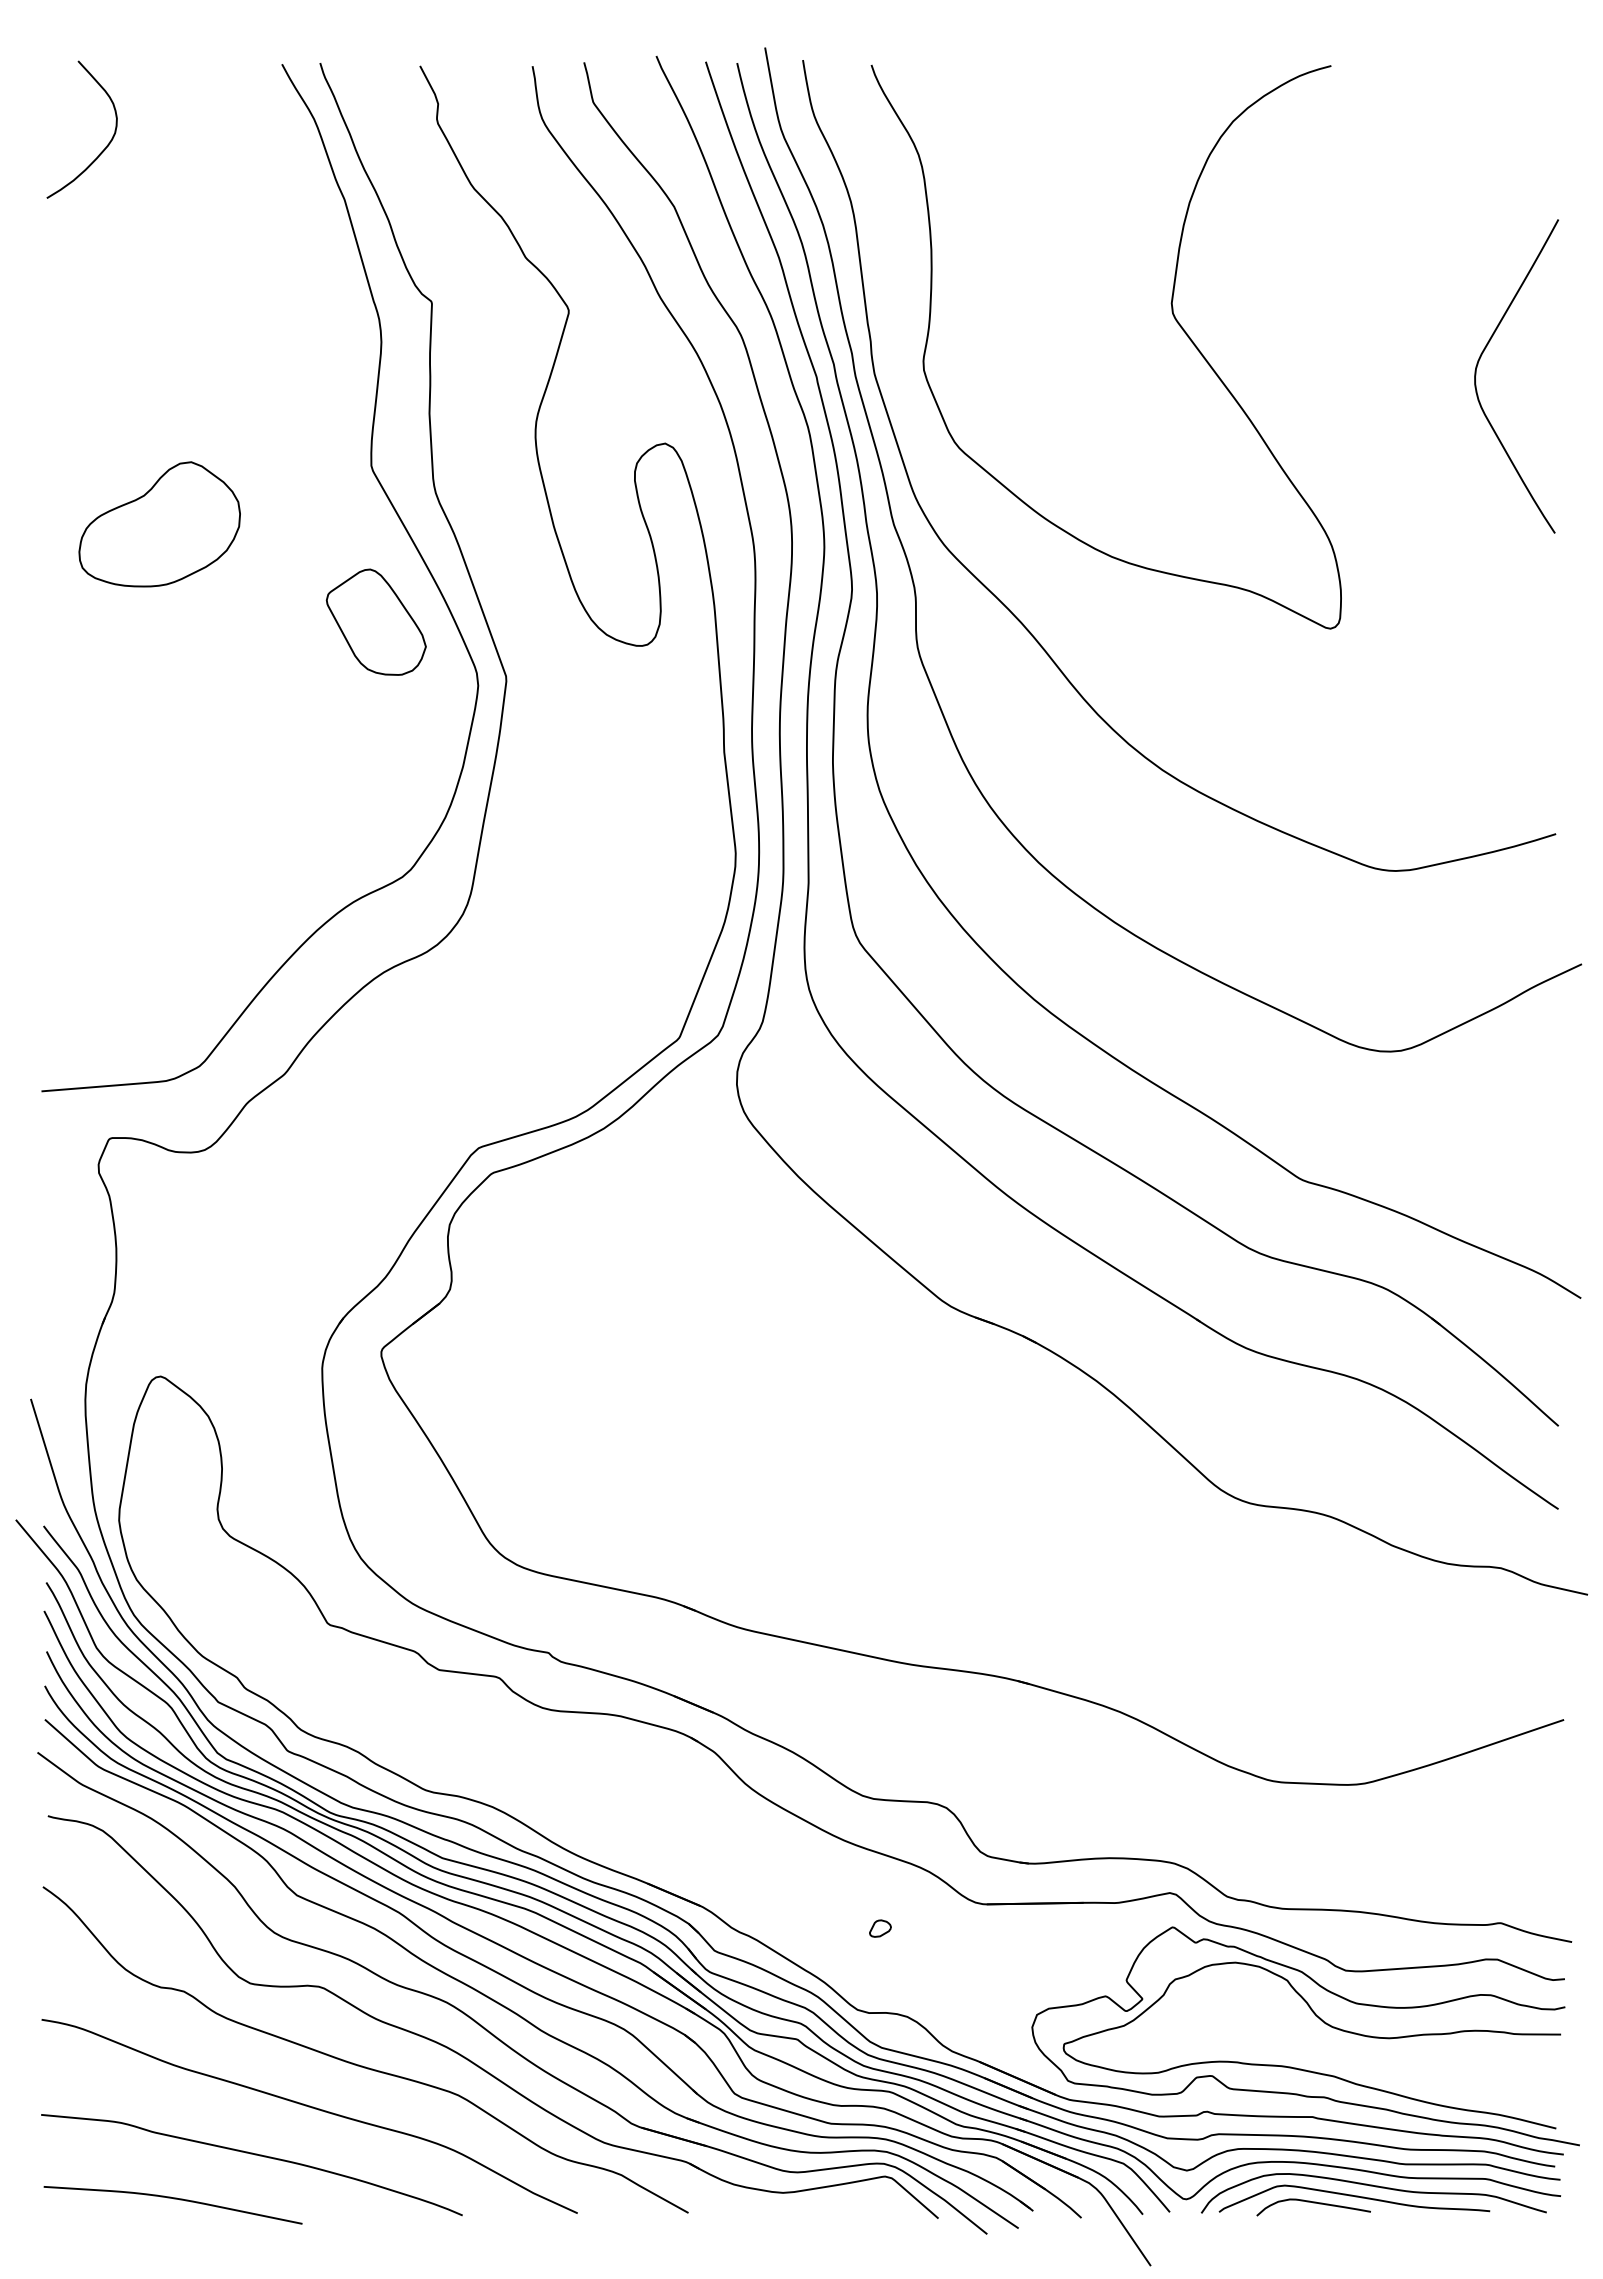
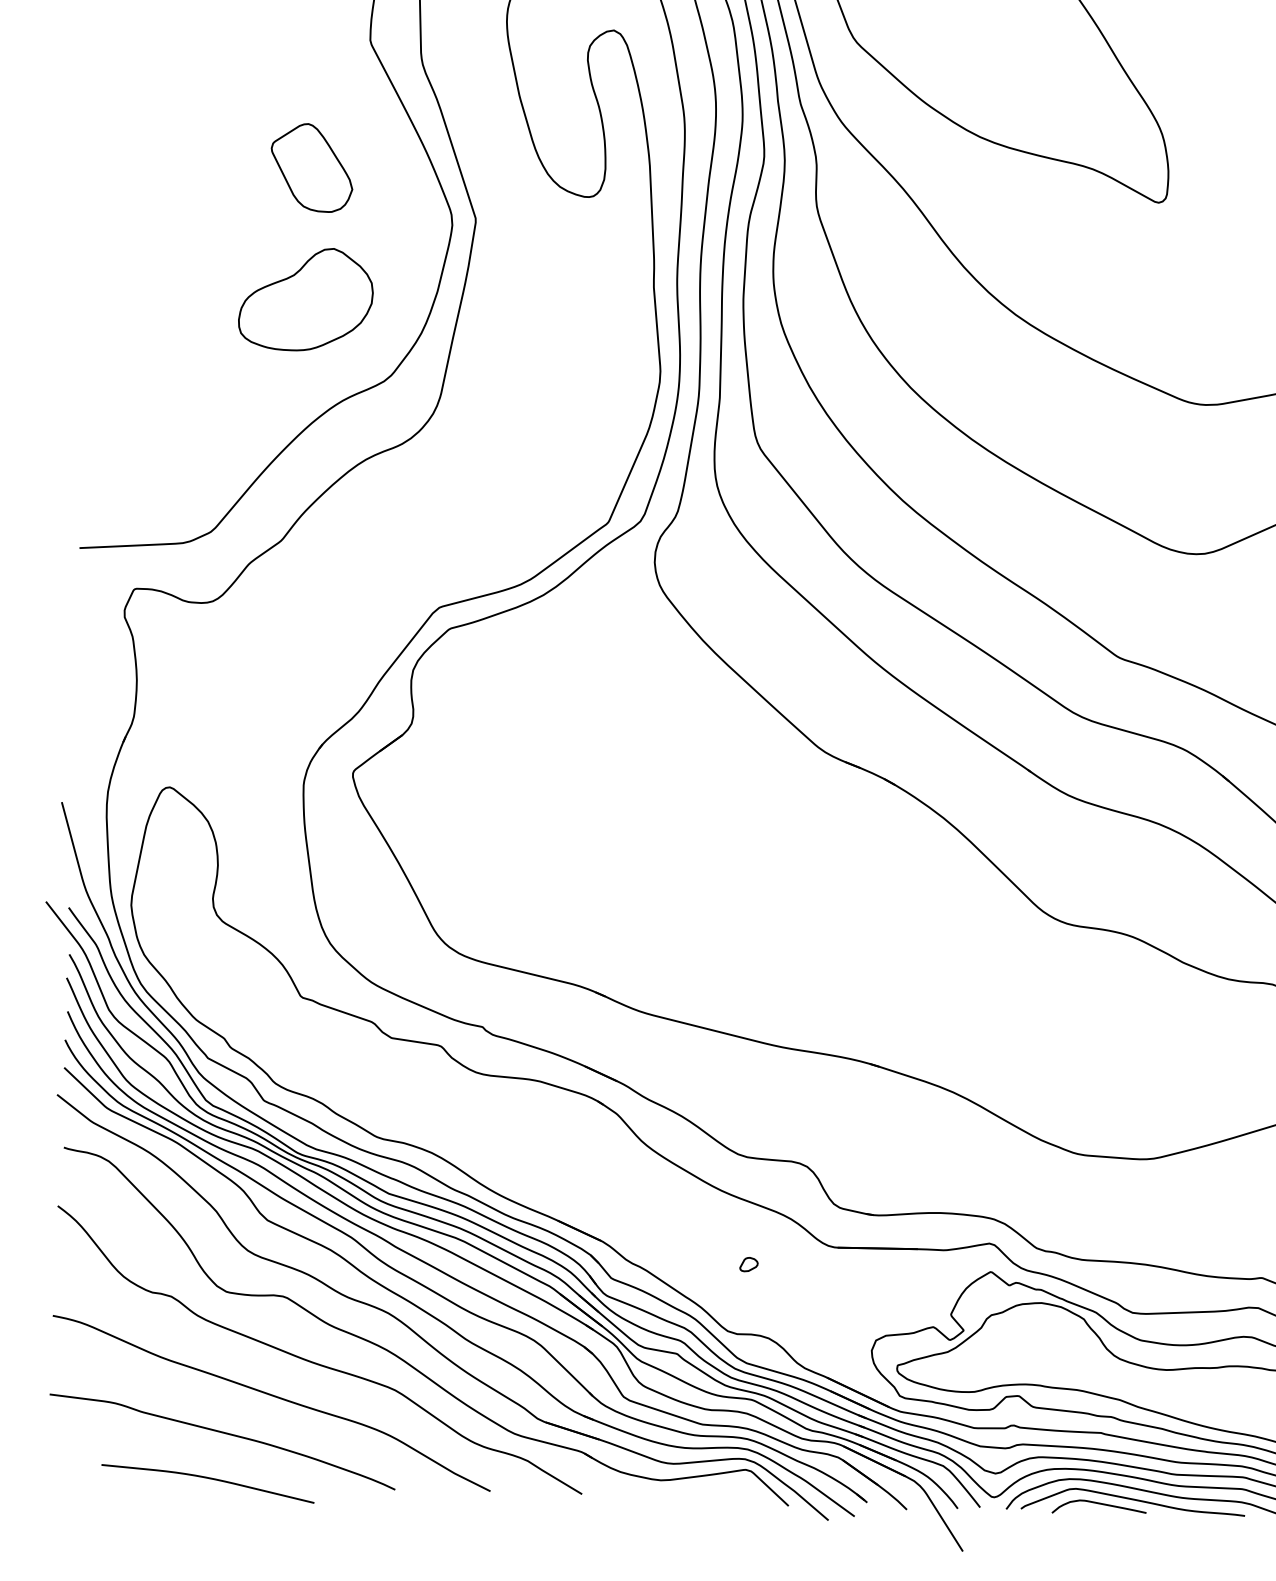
part: (159, 524) -> (305, 299), moved
part: (375, 621) -> (311, 167), moved
curve: (173, 2199) -> (208, 1479), moved

